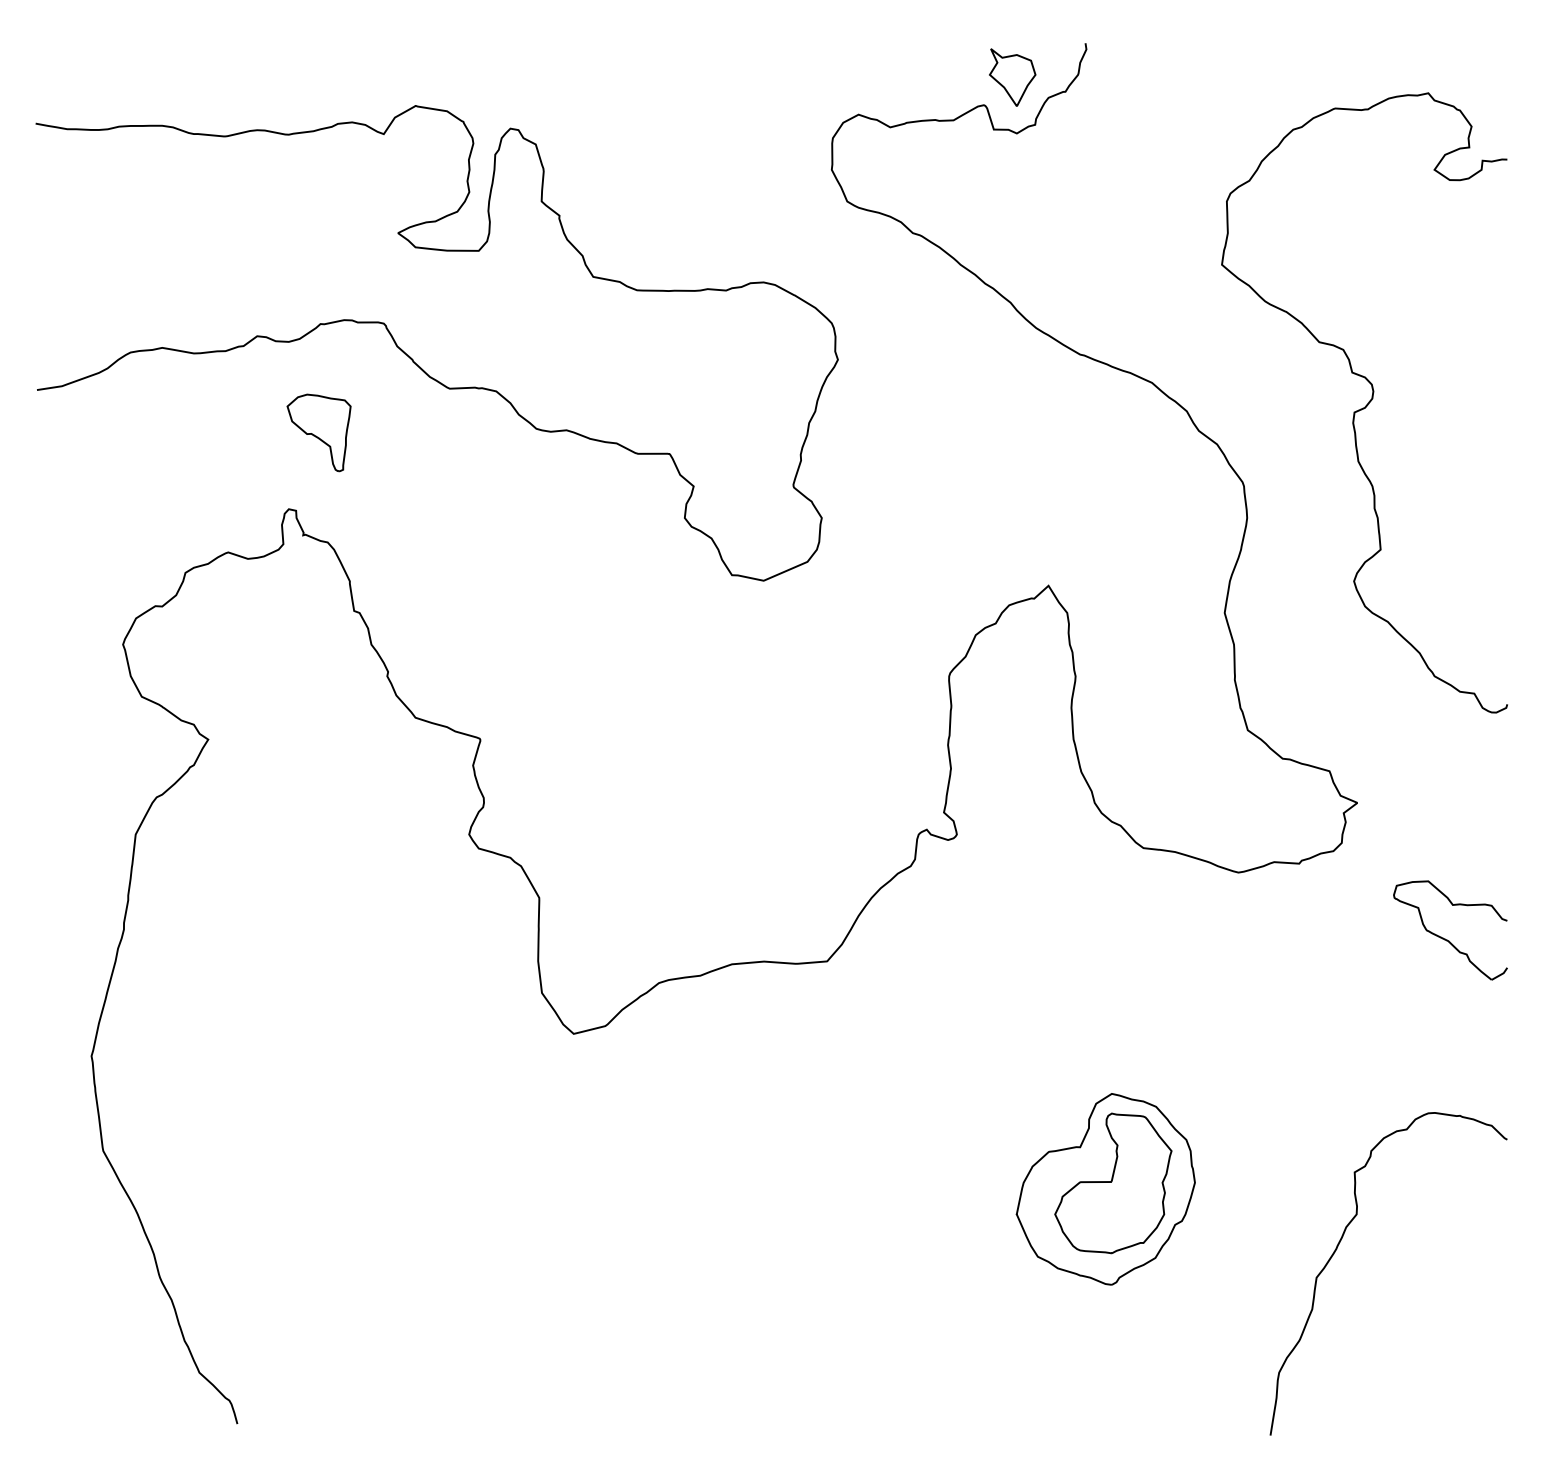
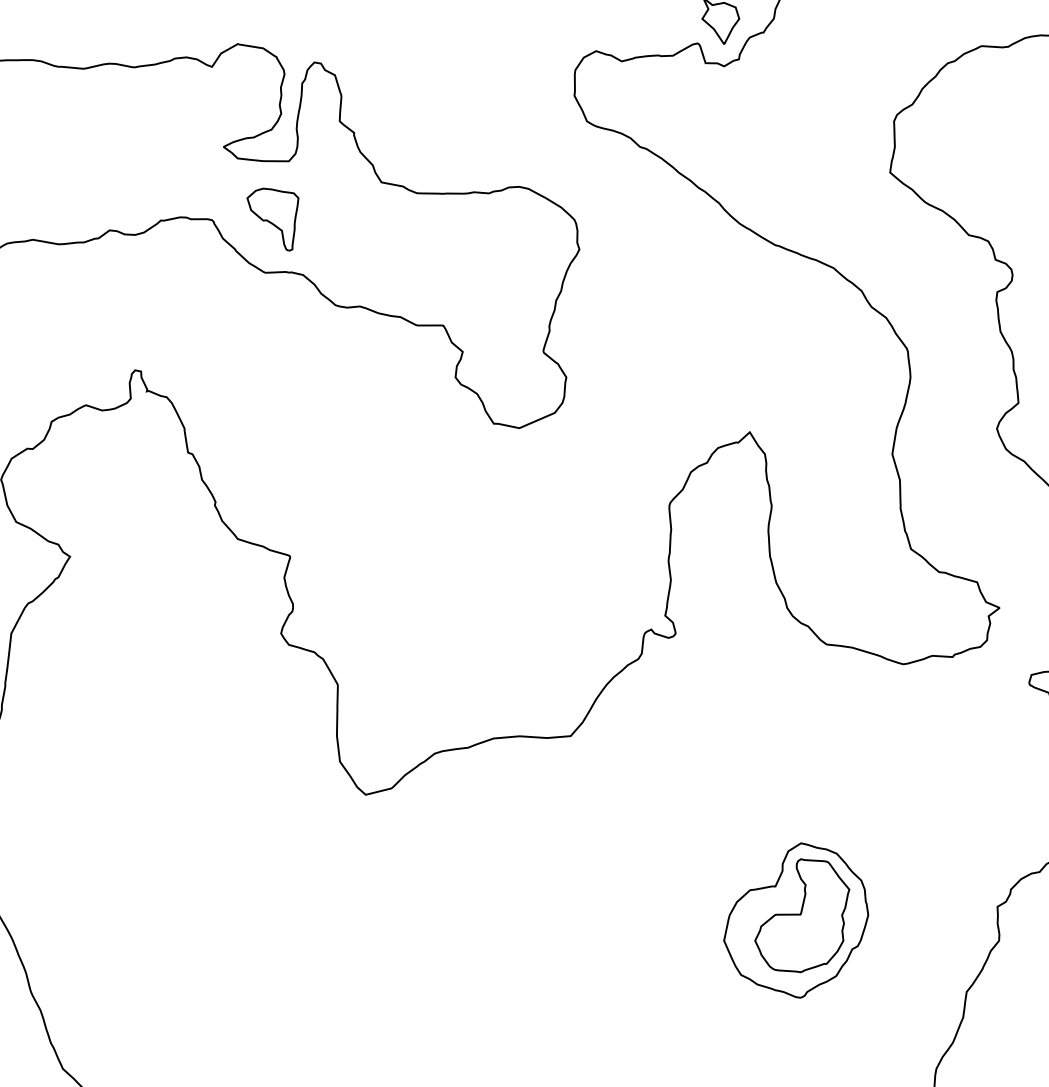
part: (318, 432) -> (272, 219), moved

